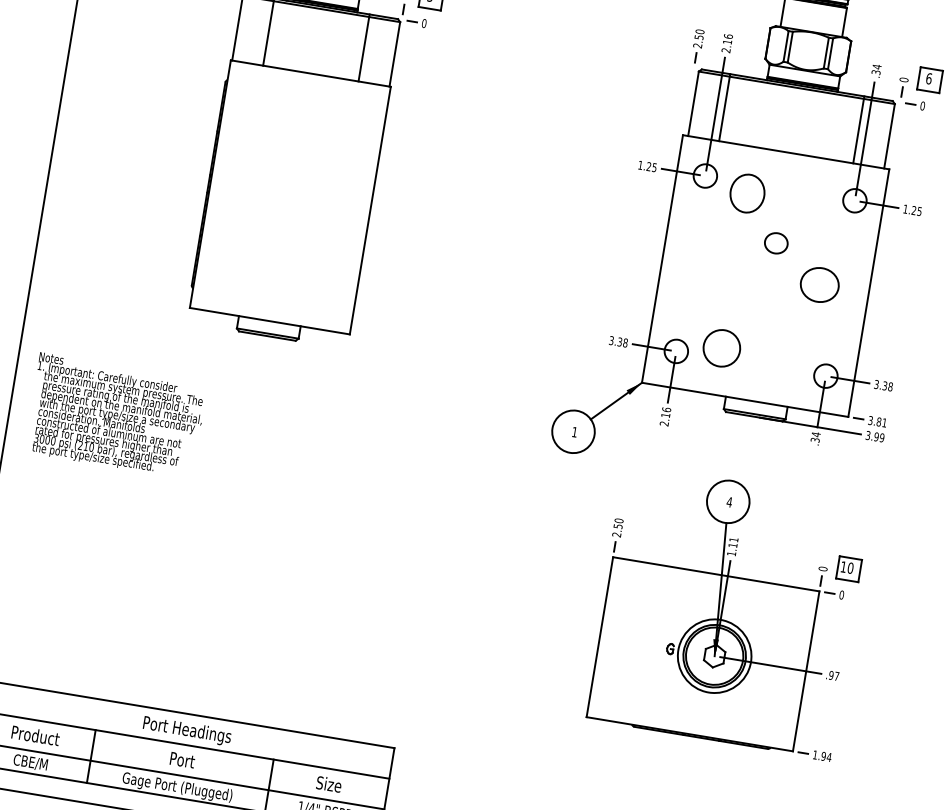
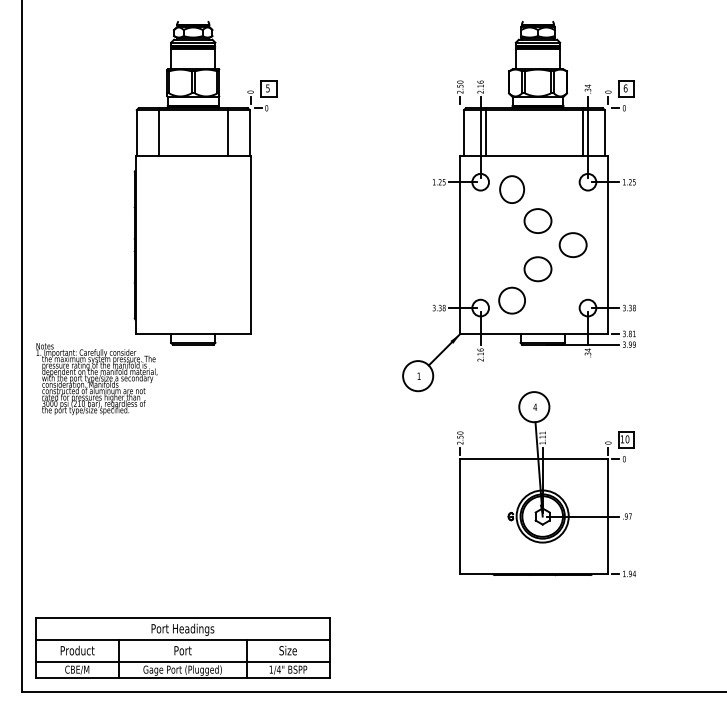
part: (775, 242) -> (537, 220), size x1.67
part: (764, 310) -> (537, 269), added
text: (115, 415) -> (96, 378), moved

